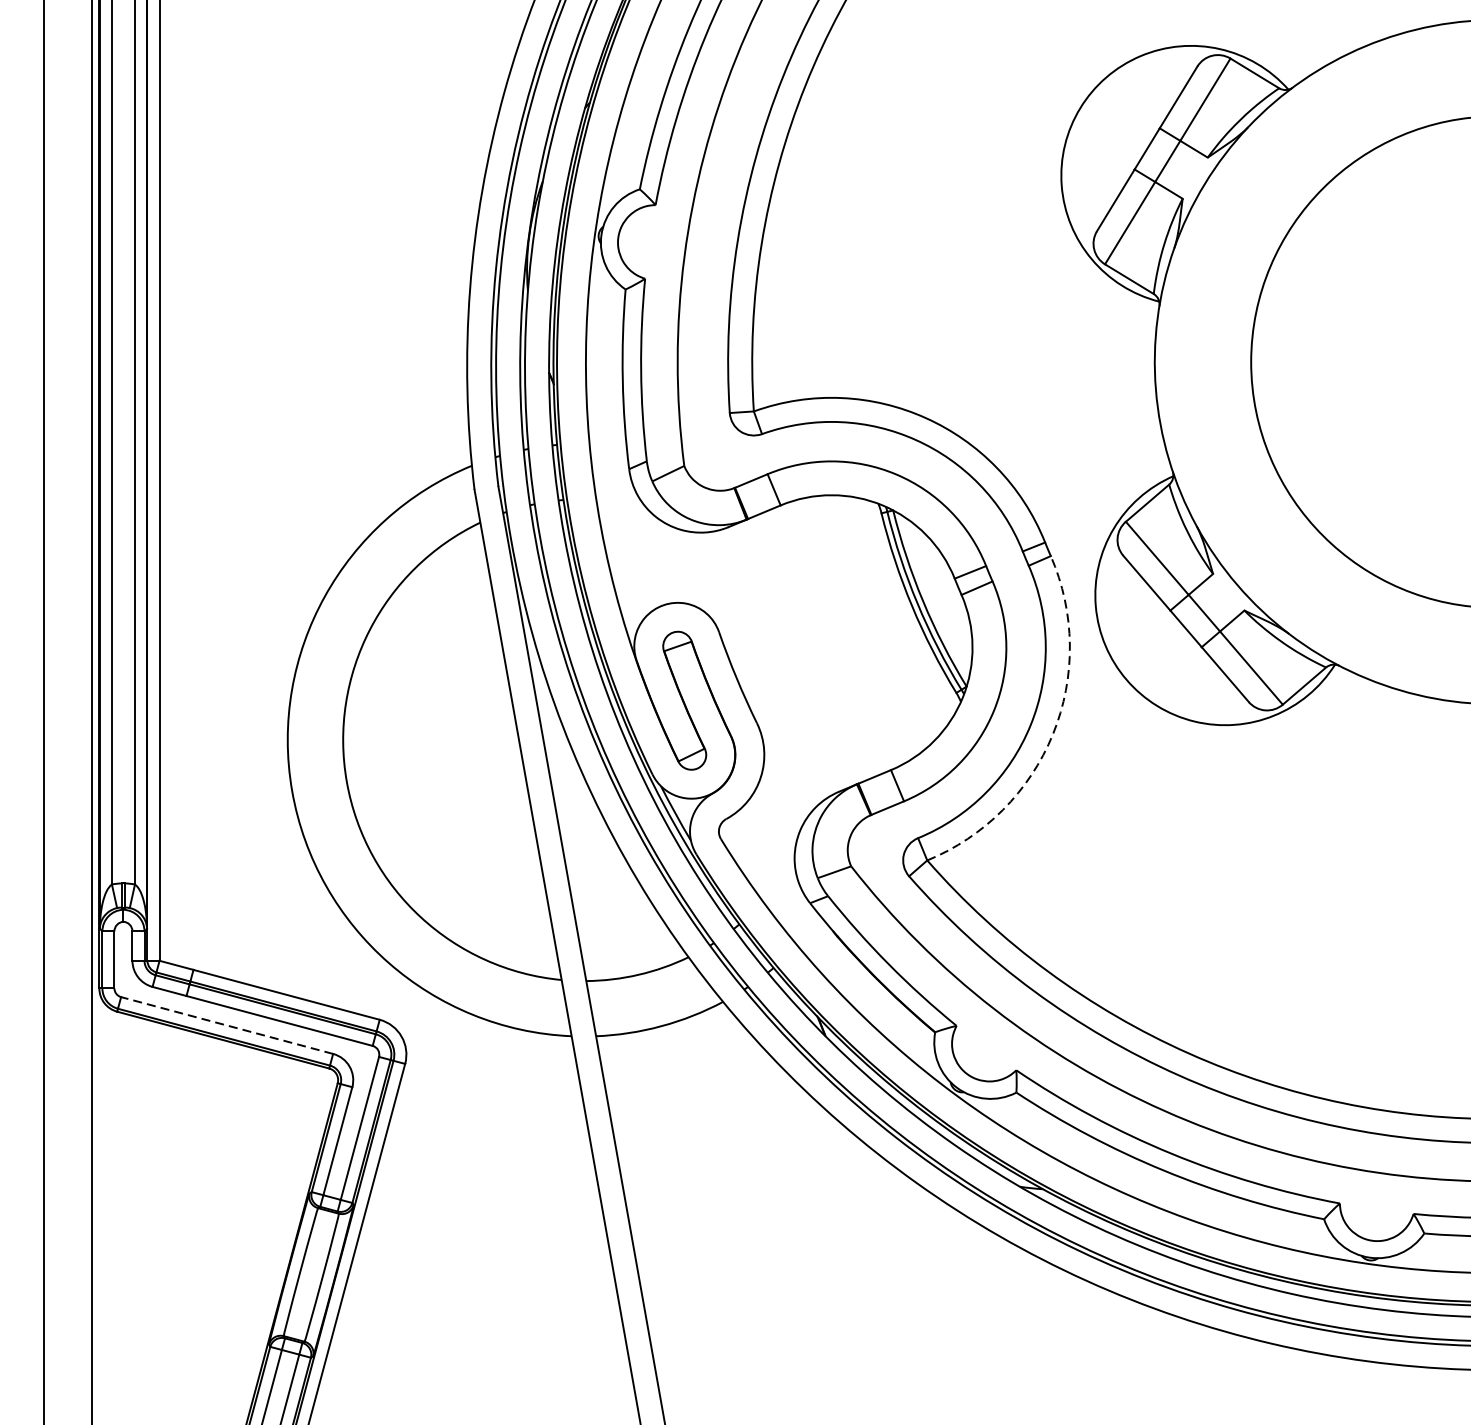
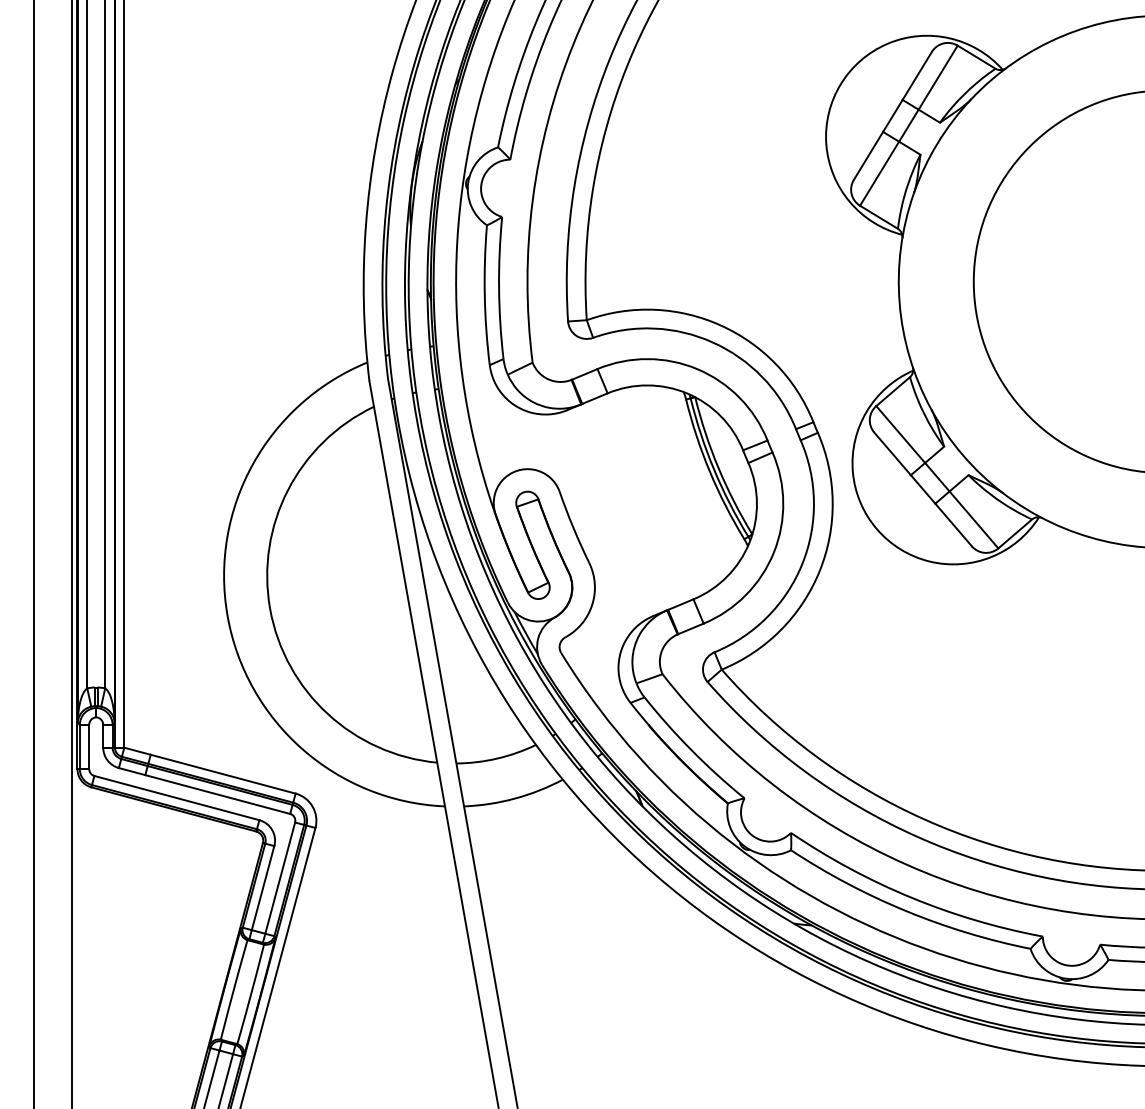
arc: (1052, 734) -> (819, 571), dashed -> solid
line: (226, 1024) -> (176, 797), dashed -> solid

